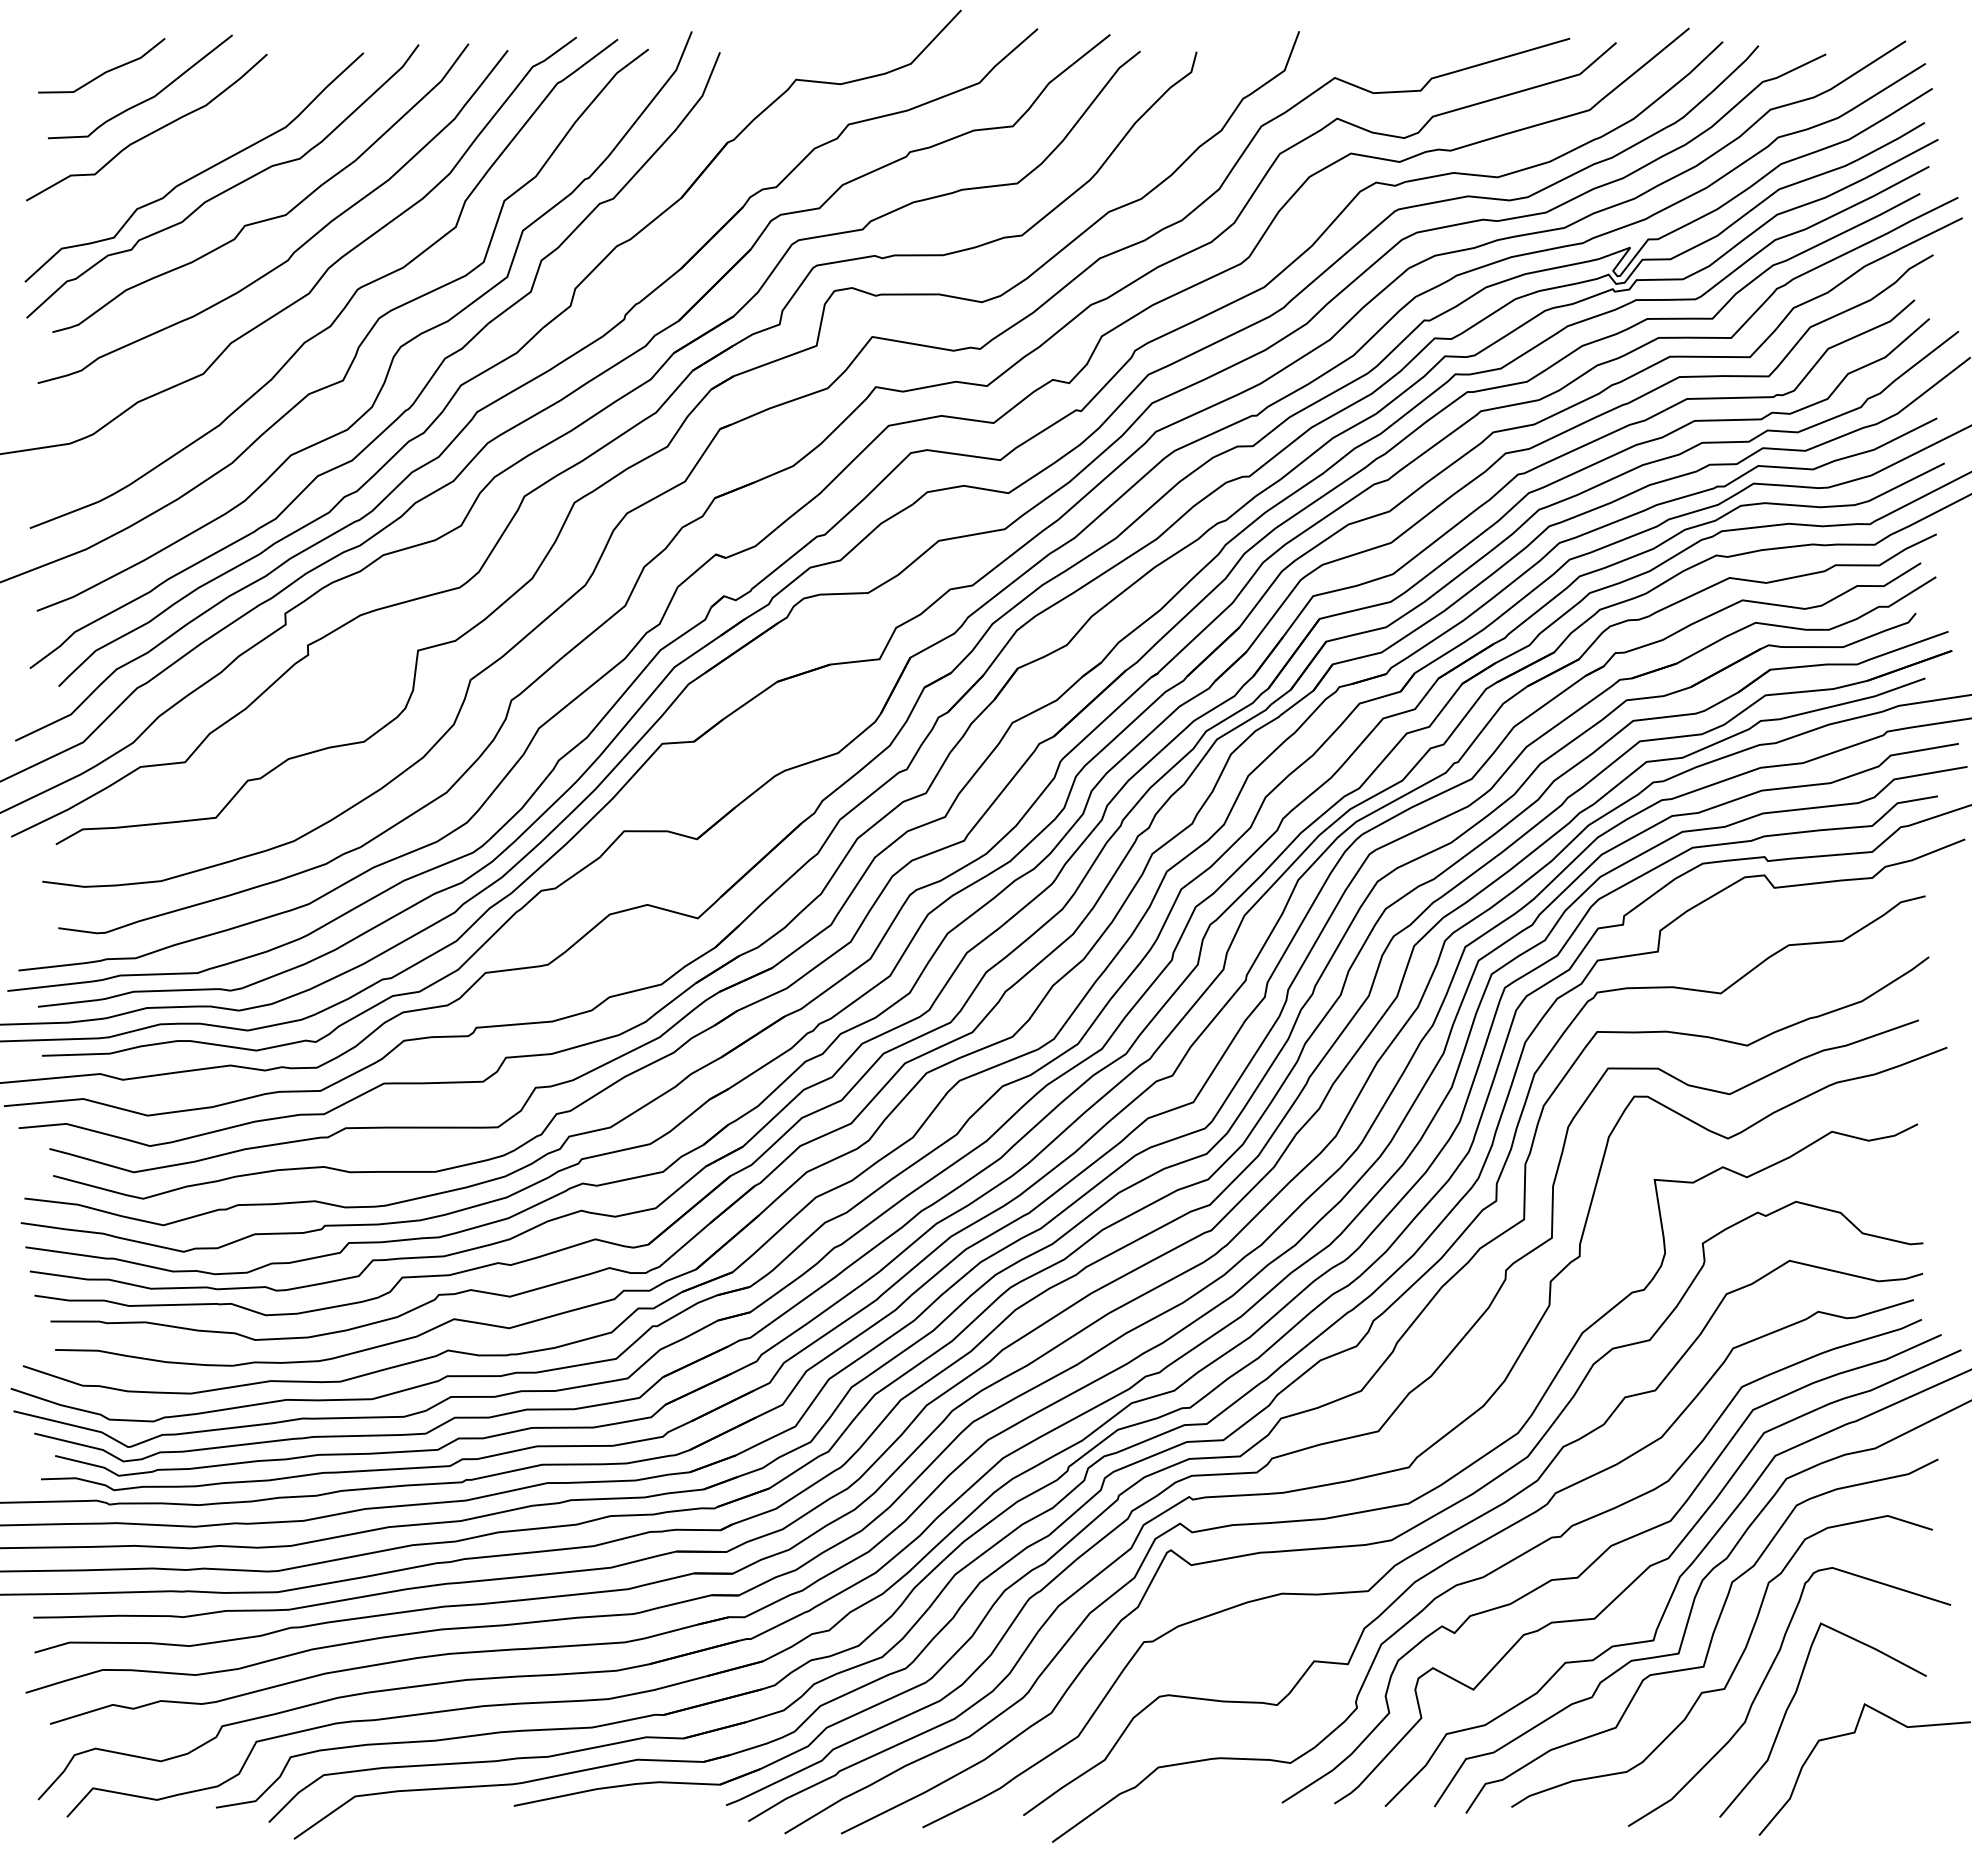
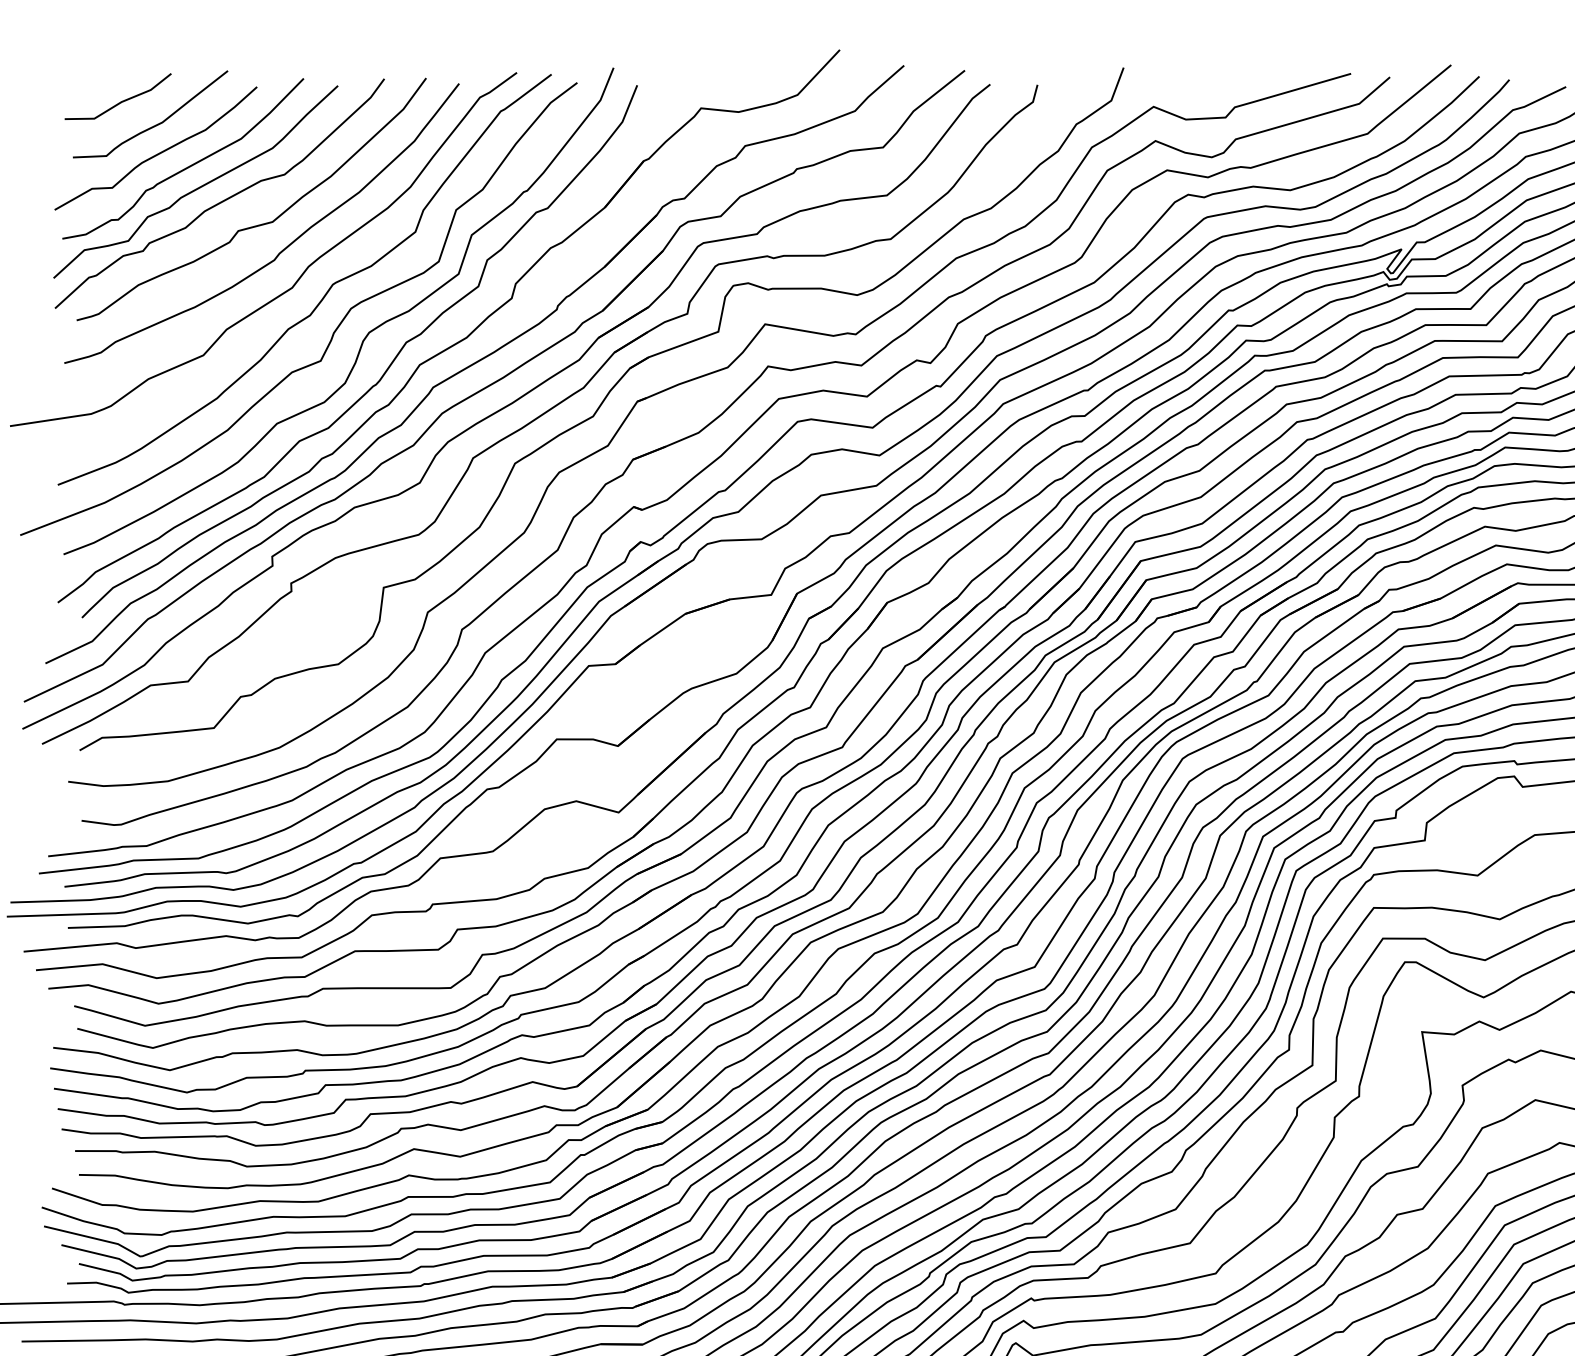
curve: (184, 149) -> (187, 166), added

